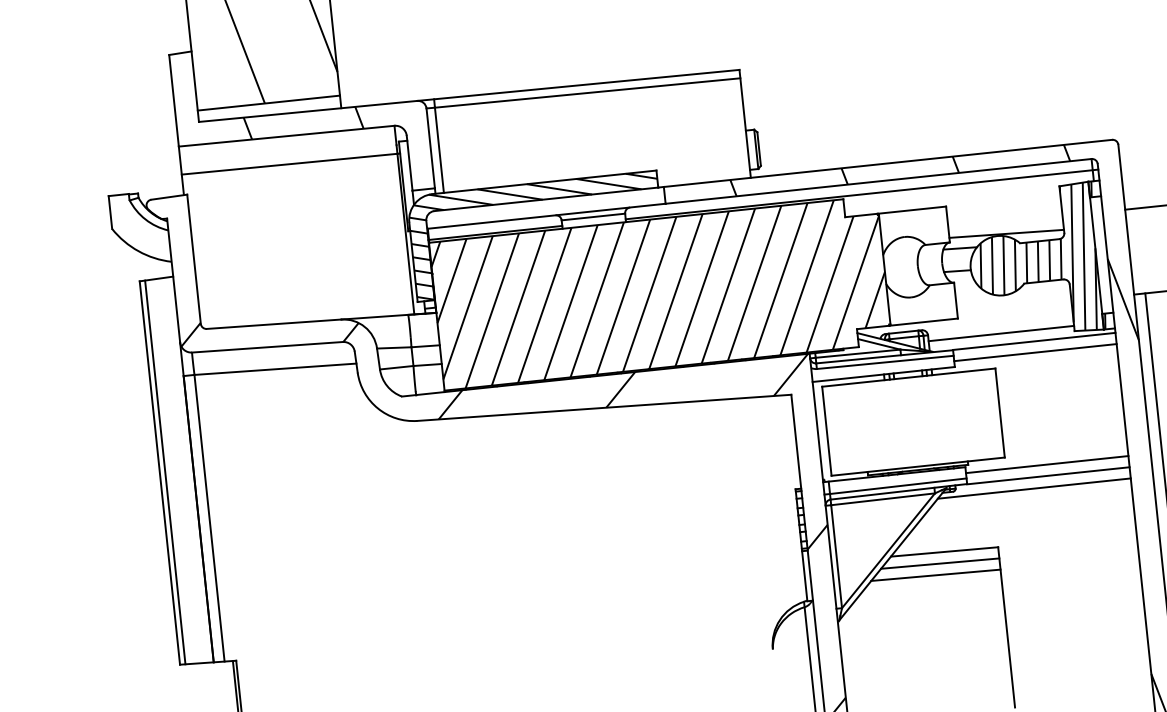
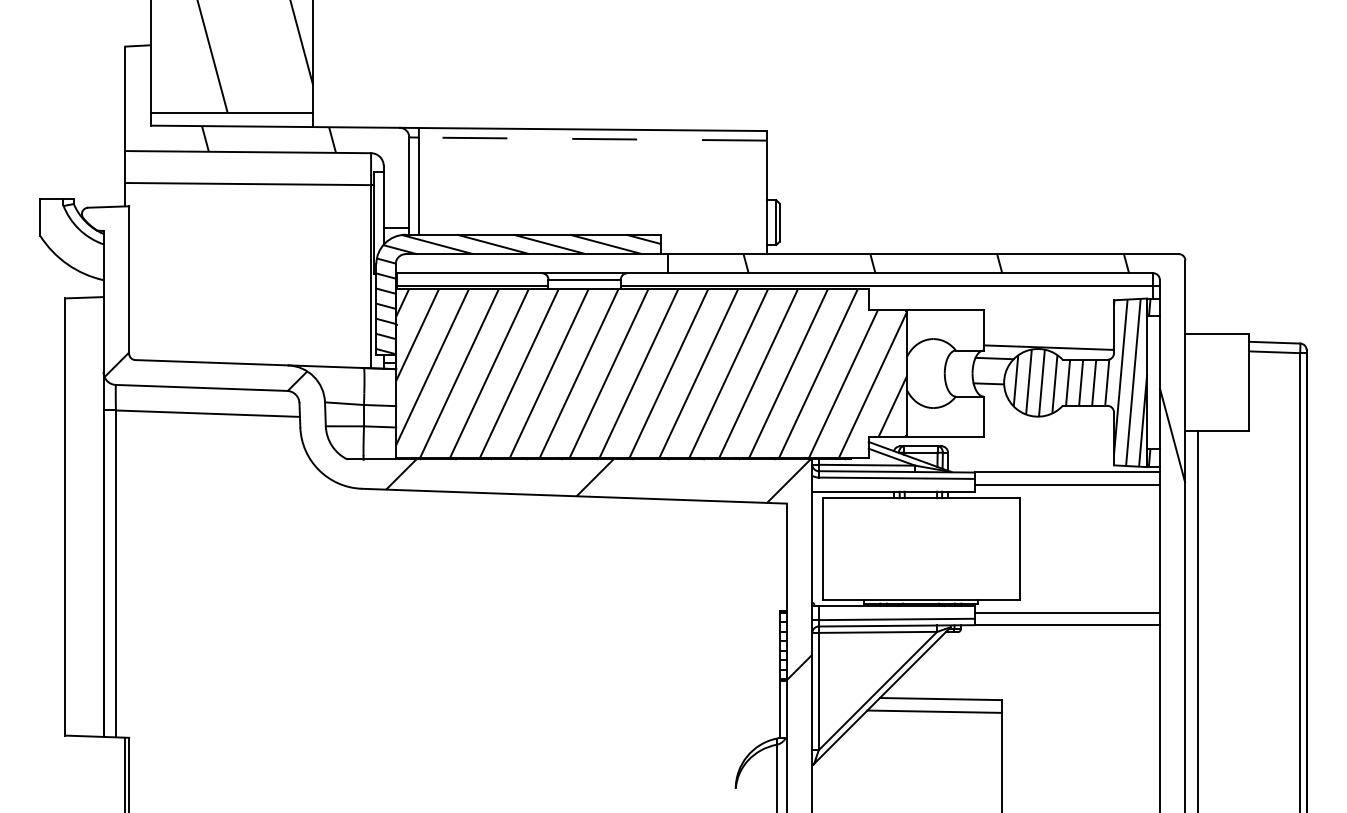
line: (587, 93) -> (592, 139), solid -> dashed
line: (1000, 333) -> (1030, 459), removed
line: (165, 471) -> (71, 516), removed
line: (1034, 488) -> (1049, 638), removed
line: (935, 575) -> (928, 724), removed

